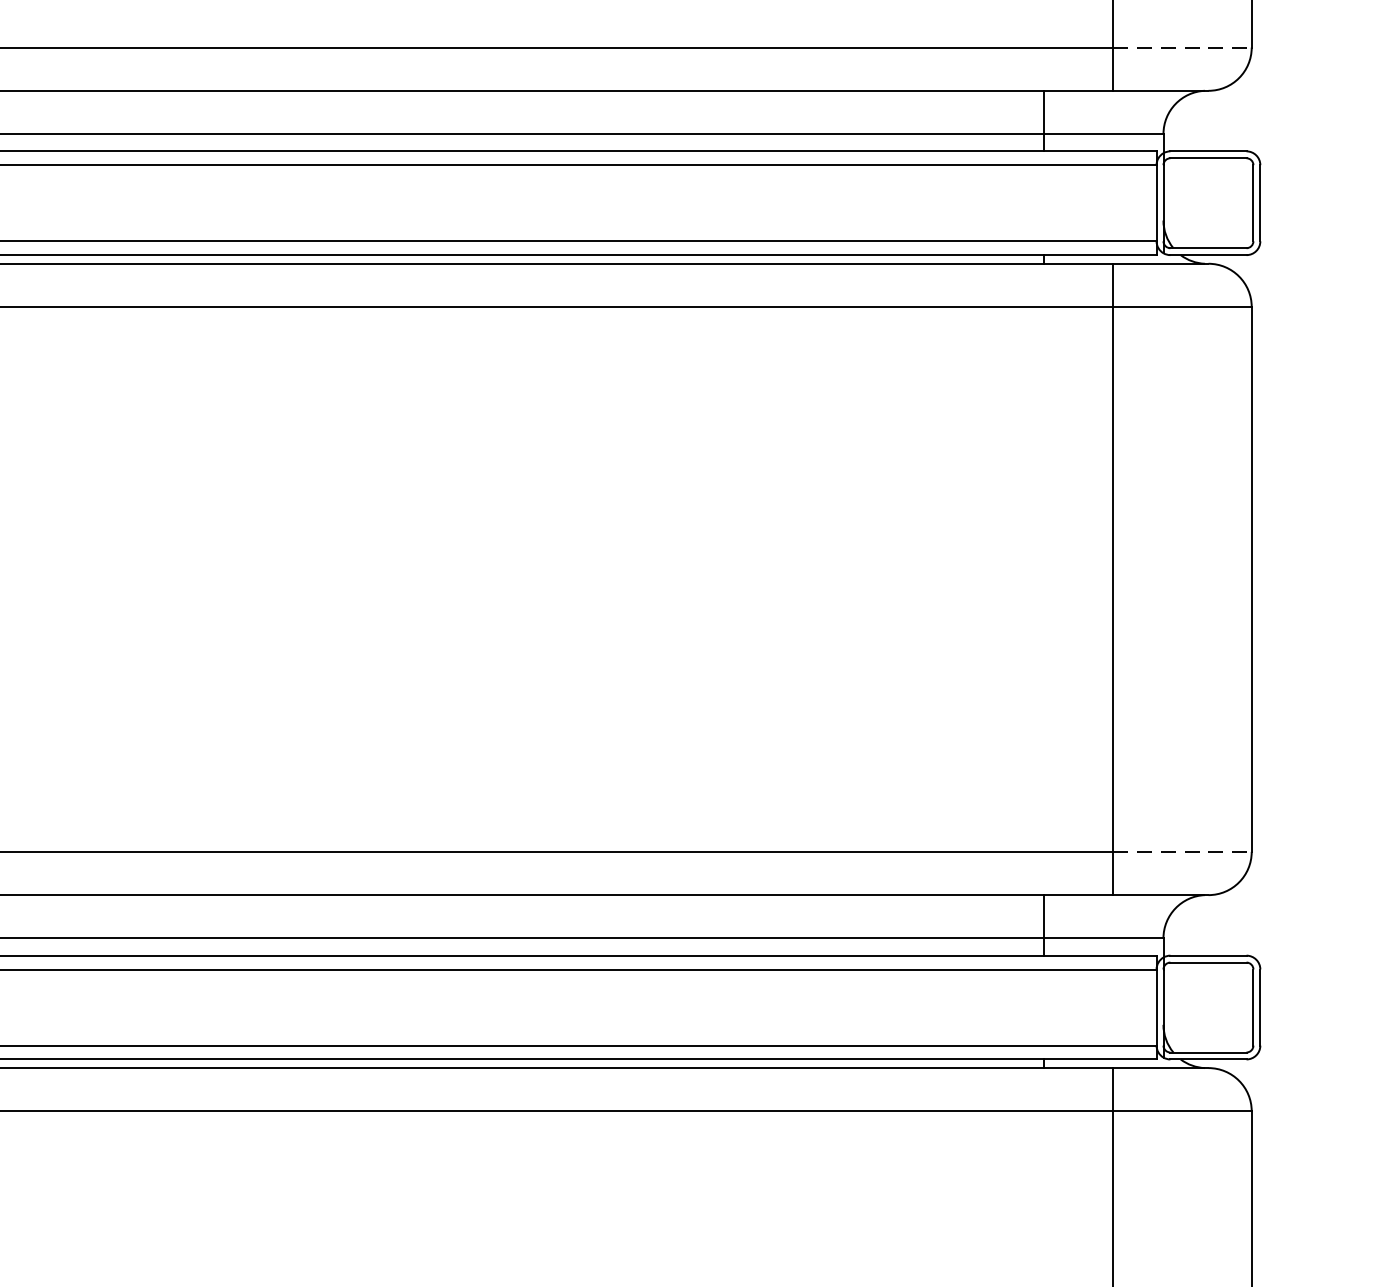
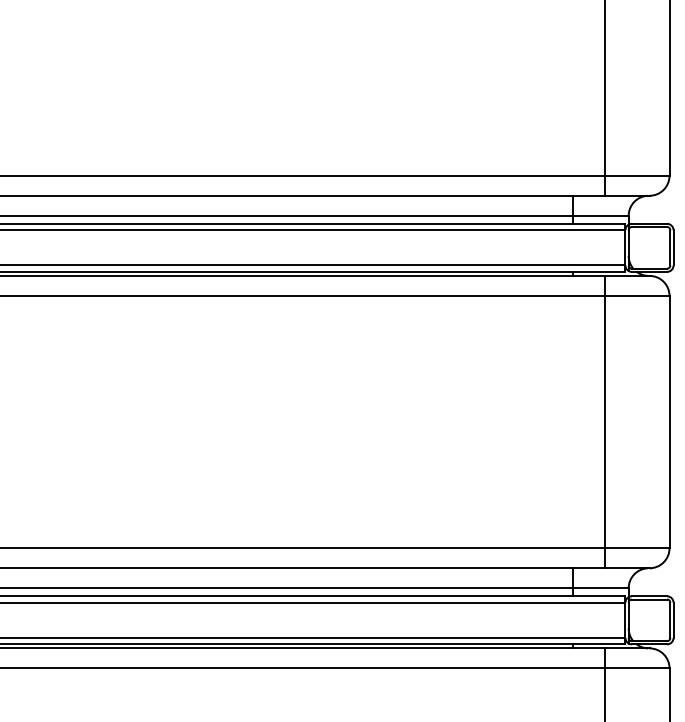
line: (1182, 46) -> (637, 175), dashed -> solid
line: (1182, 852) -> (637, 548), dashed -> solid

